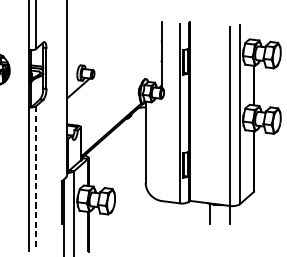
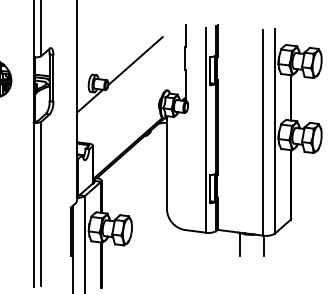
line: (118, 53) -> (135, 61), added
line: (36, 178) -> (41, 204), dashed -> solid

